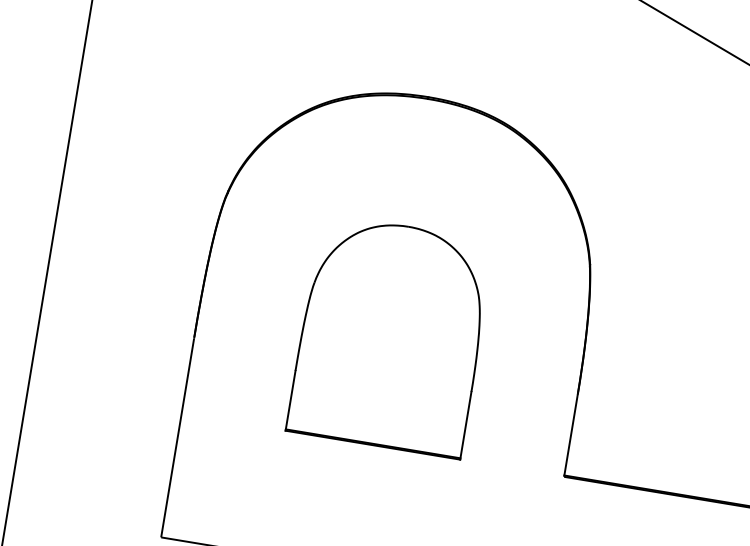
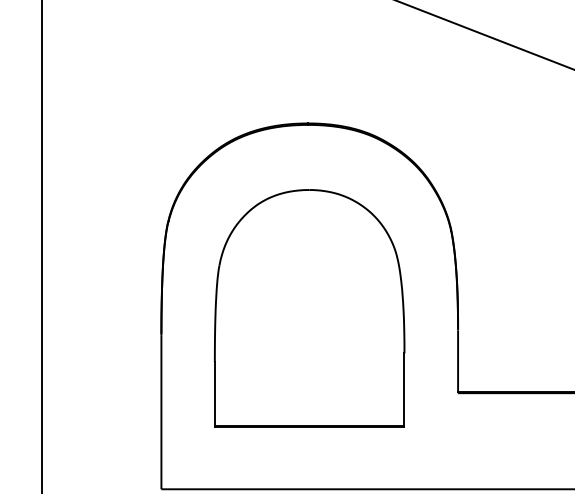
part: (390, 335) -> (309, 308), size x1.4

